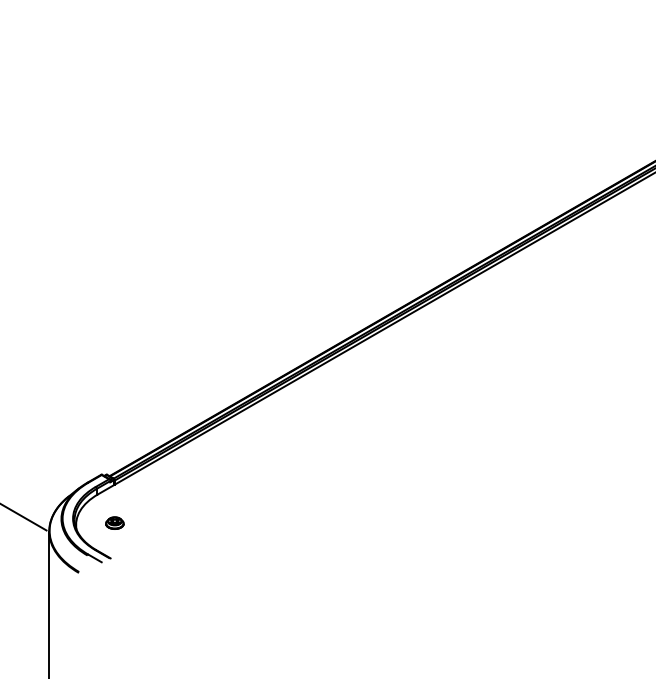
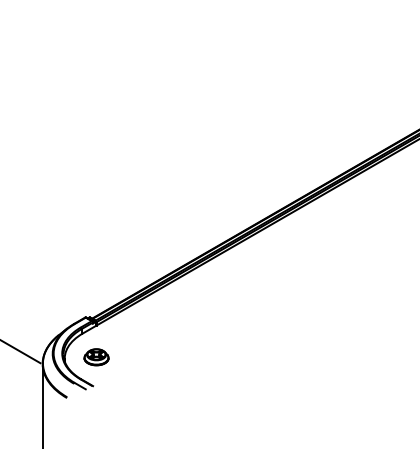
part: (114, 522) -> (96, 356), size x1.67

